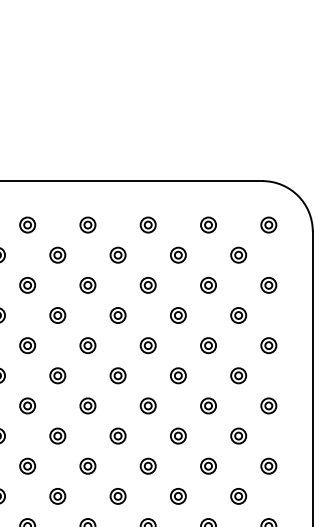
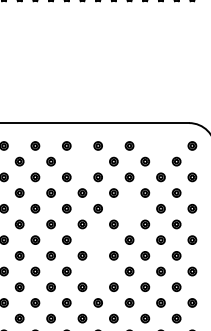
part: (207, 224) -> (160, 145), removed
part: (57, 254) -> (82, 161), removed
part: (148, 345) -> (129, 208), removed
part: (86, 404) -> (97, 239), removed
part: (86, 466) -> (97, 271), removed

